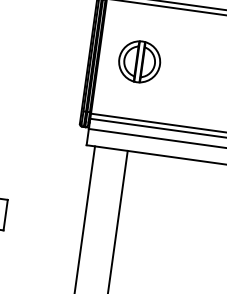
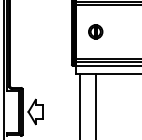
part: (139, 61) -> (95, 31), size x0.7

